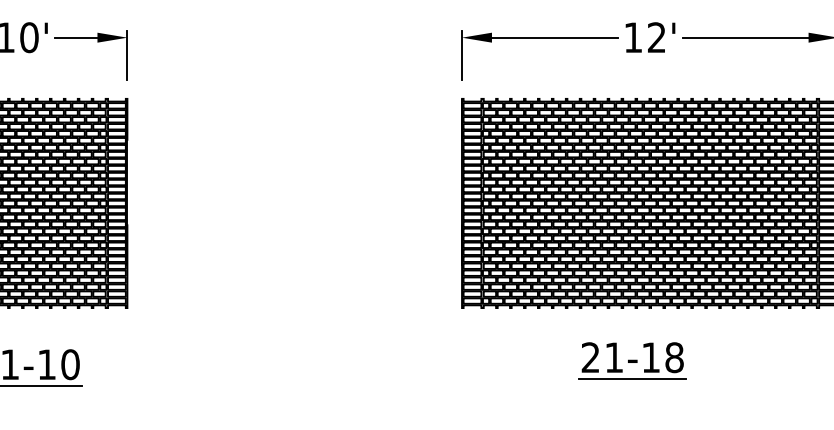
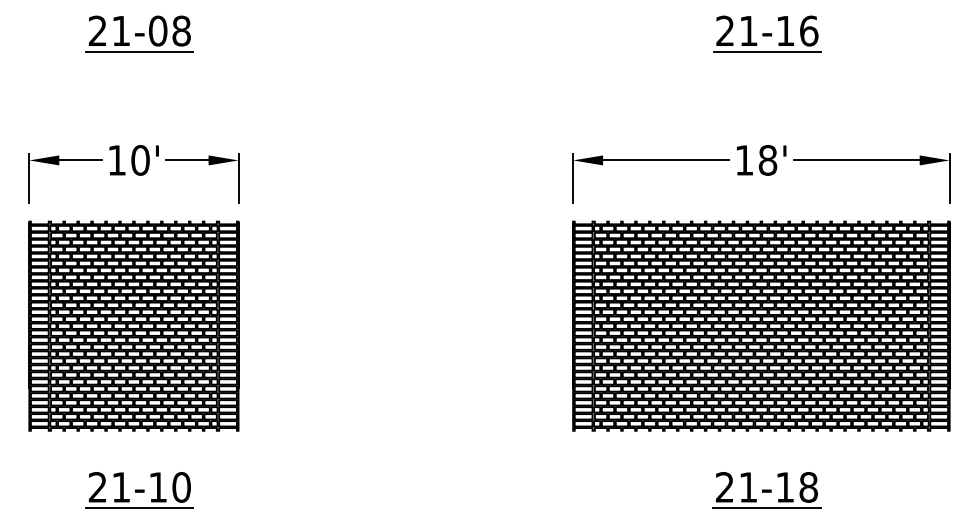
text: (656, 37) -> (767, 160), 12' -> 18'
part: (632, 360) -> (766, 490), moved

